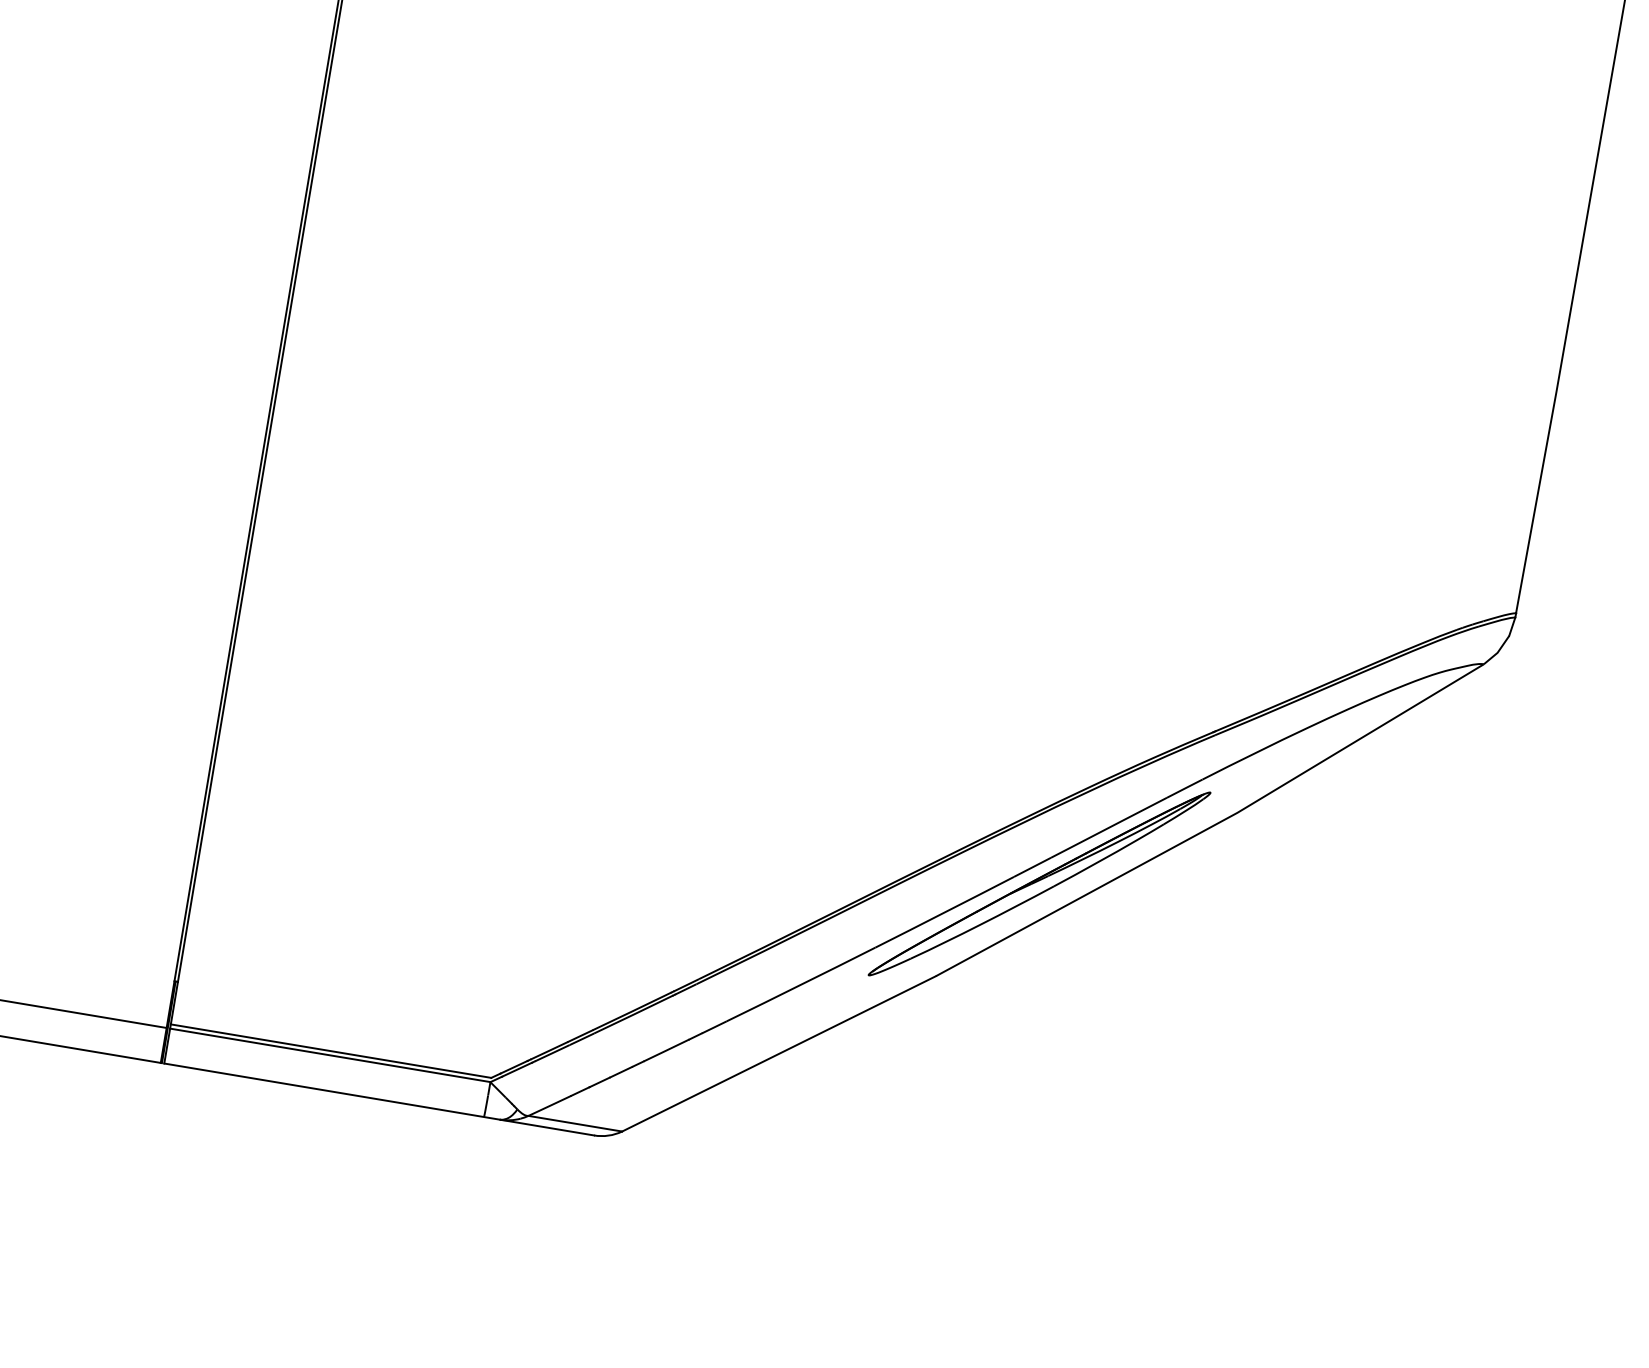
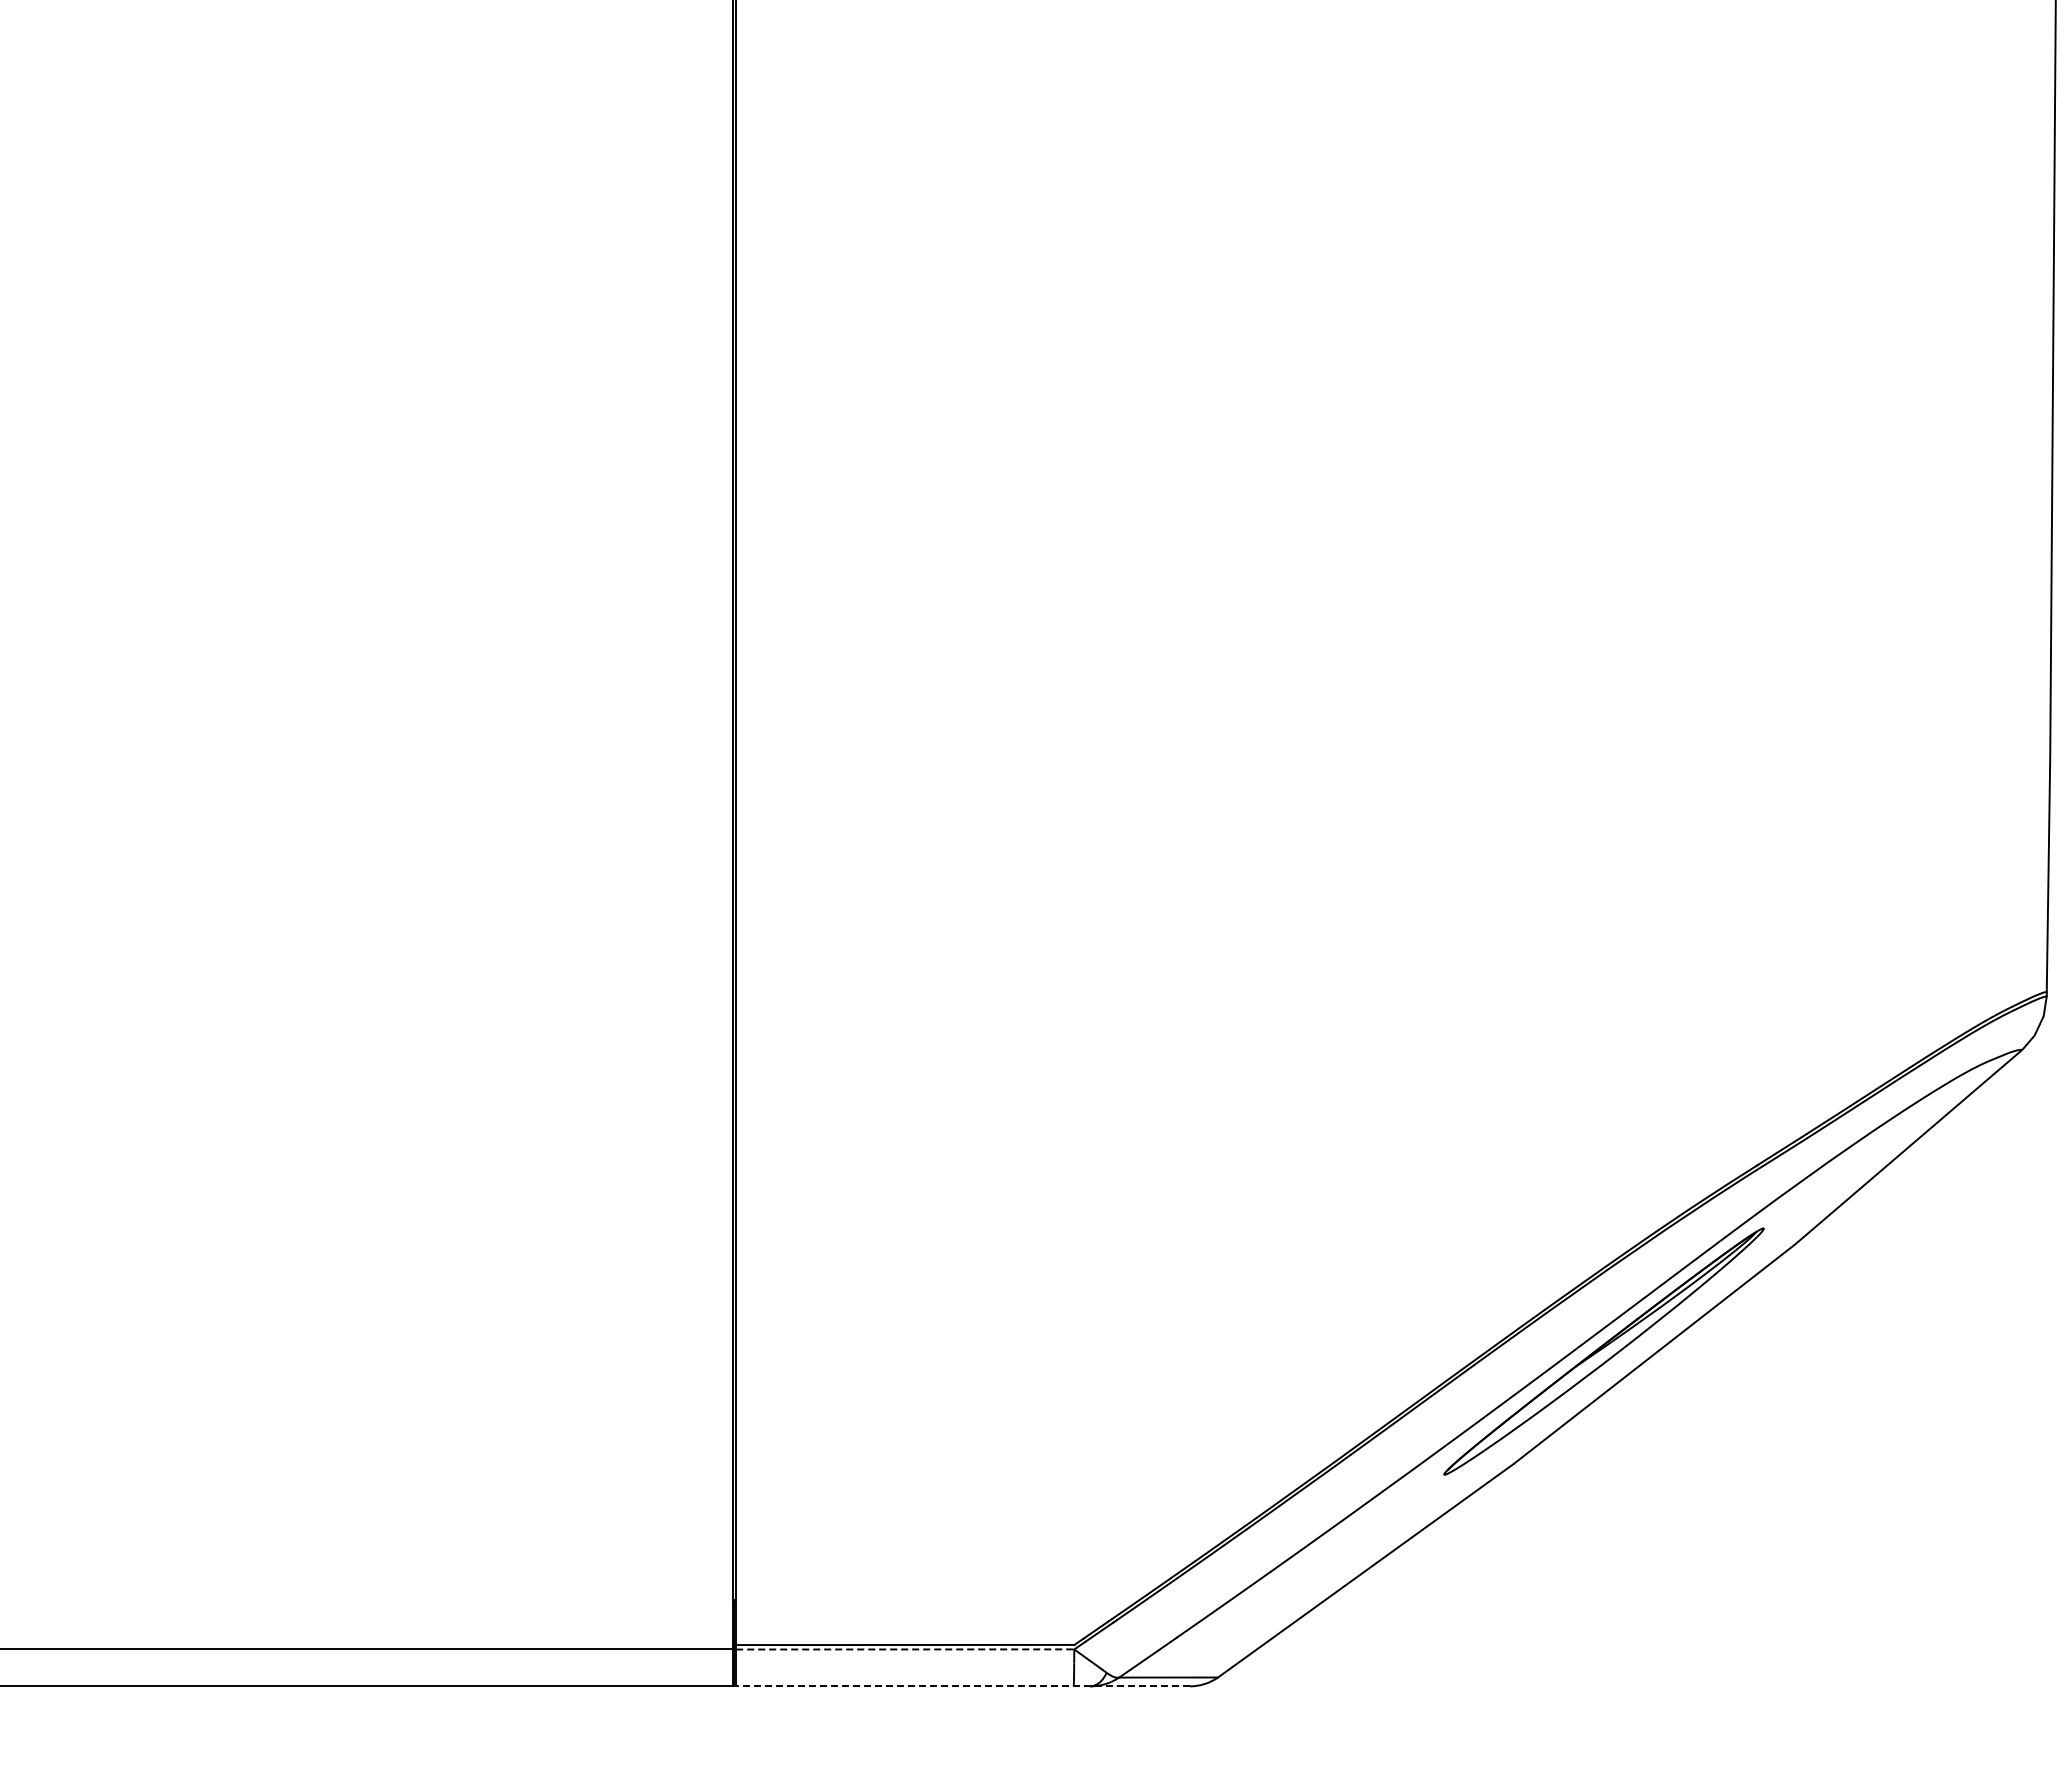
line: (330, 1055) -> (905, 1649), solid -> dashed
line: (379, 1099) -> (963, 1686), solid -> dashed

